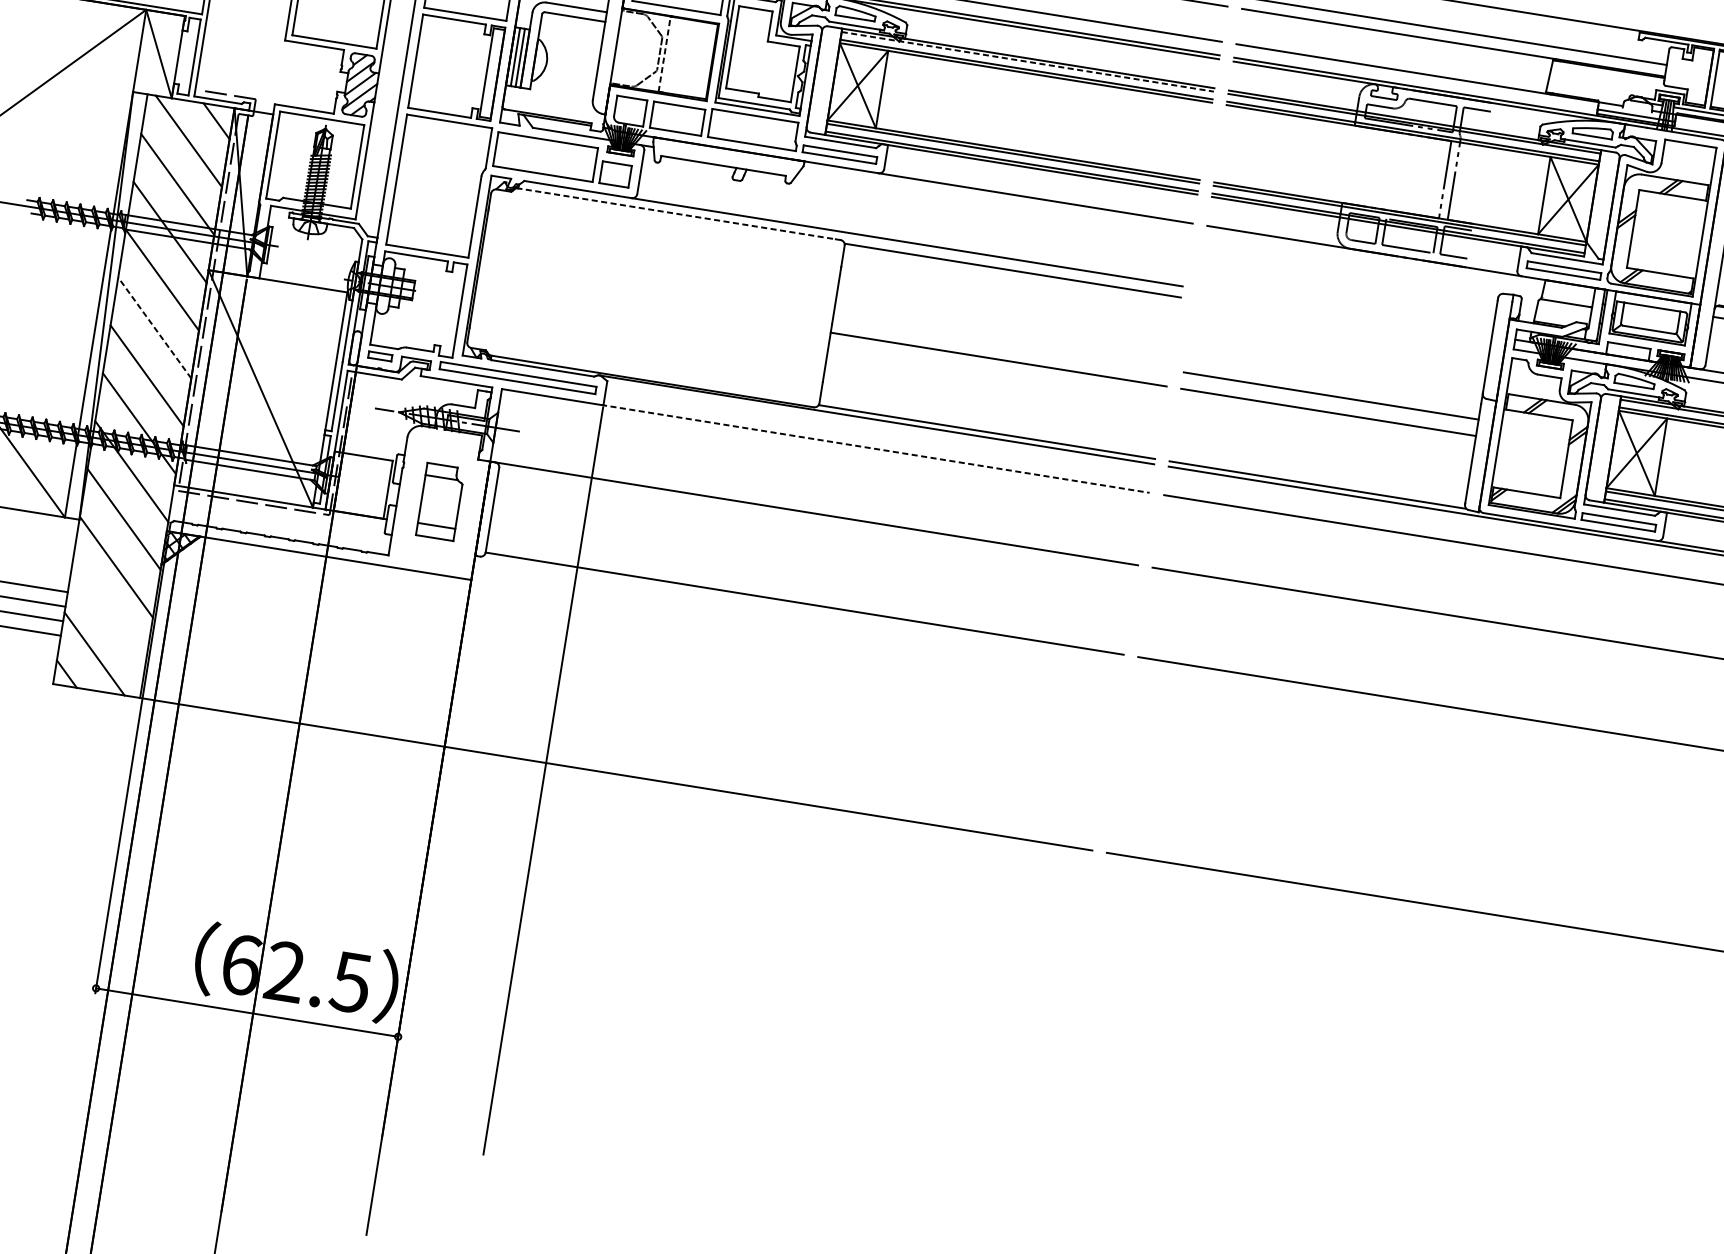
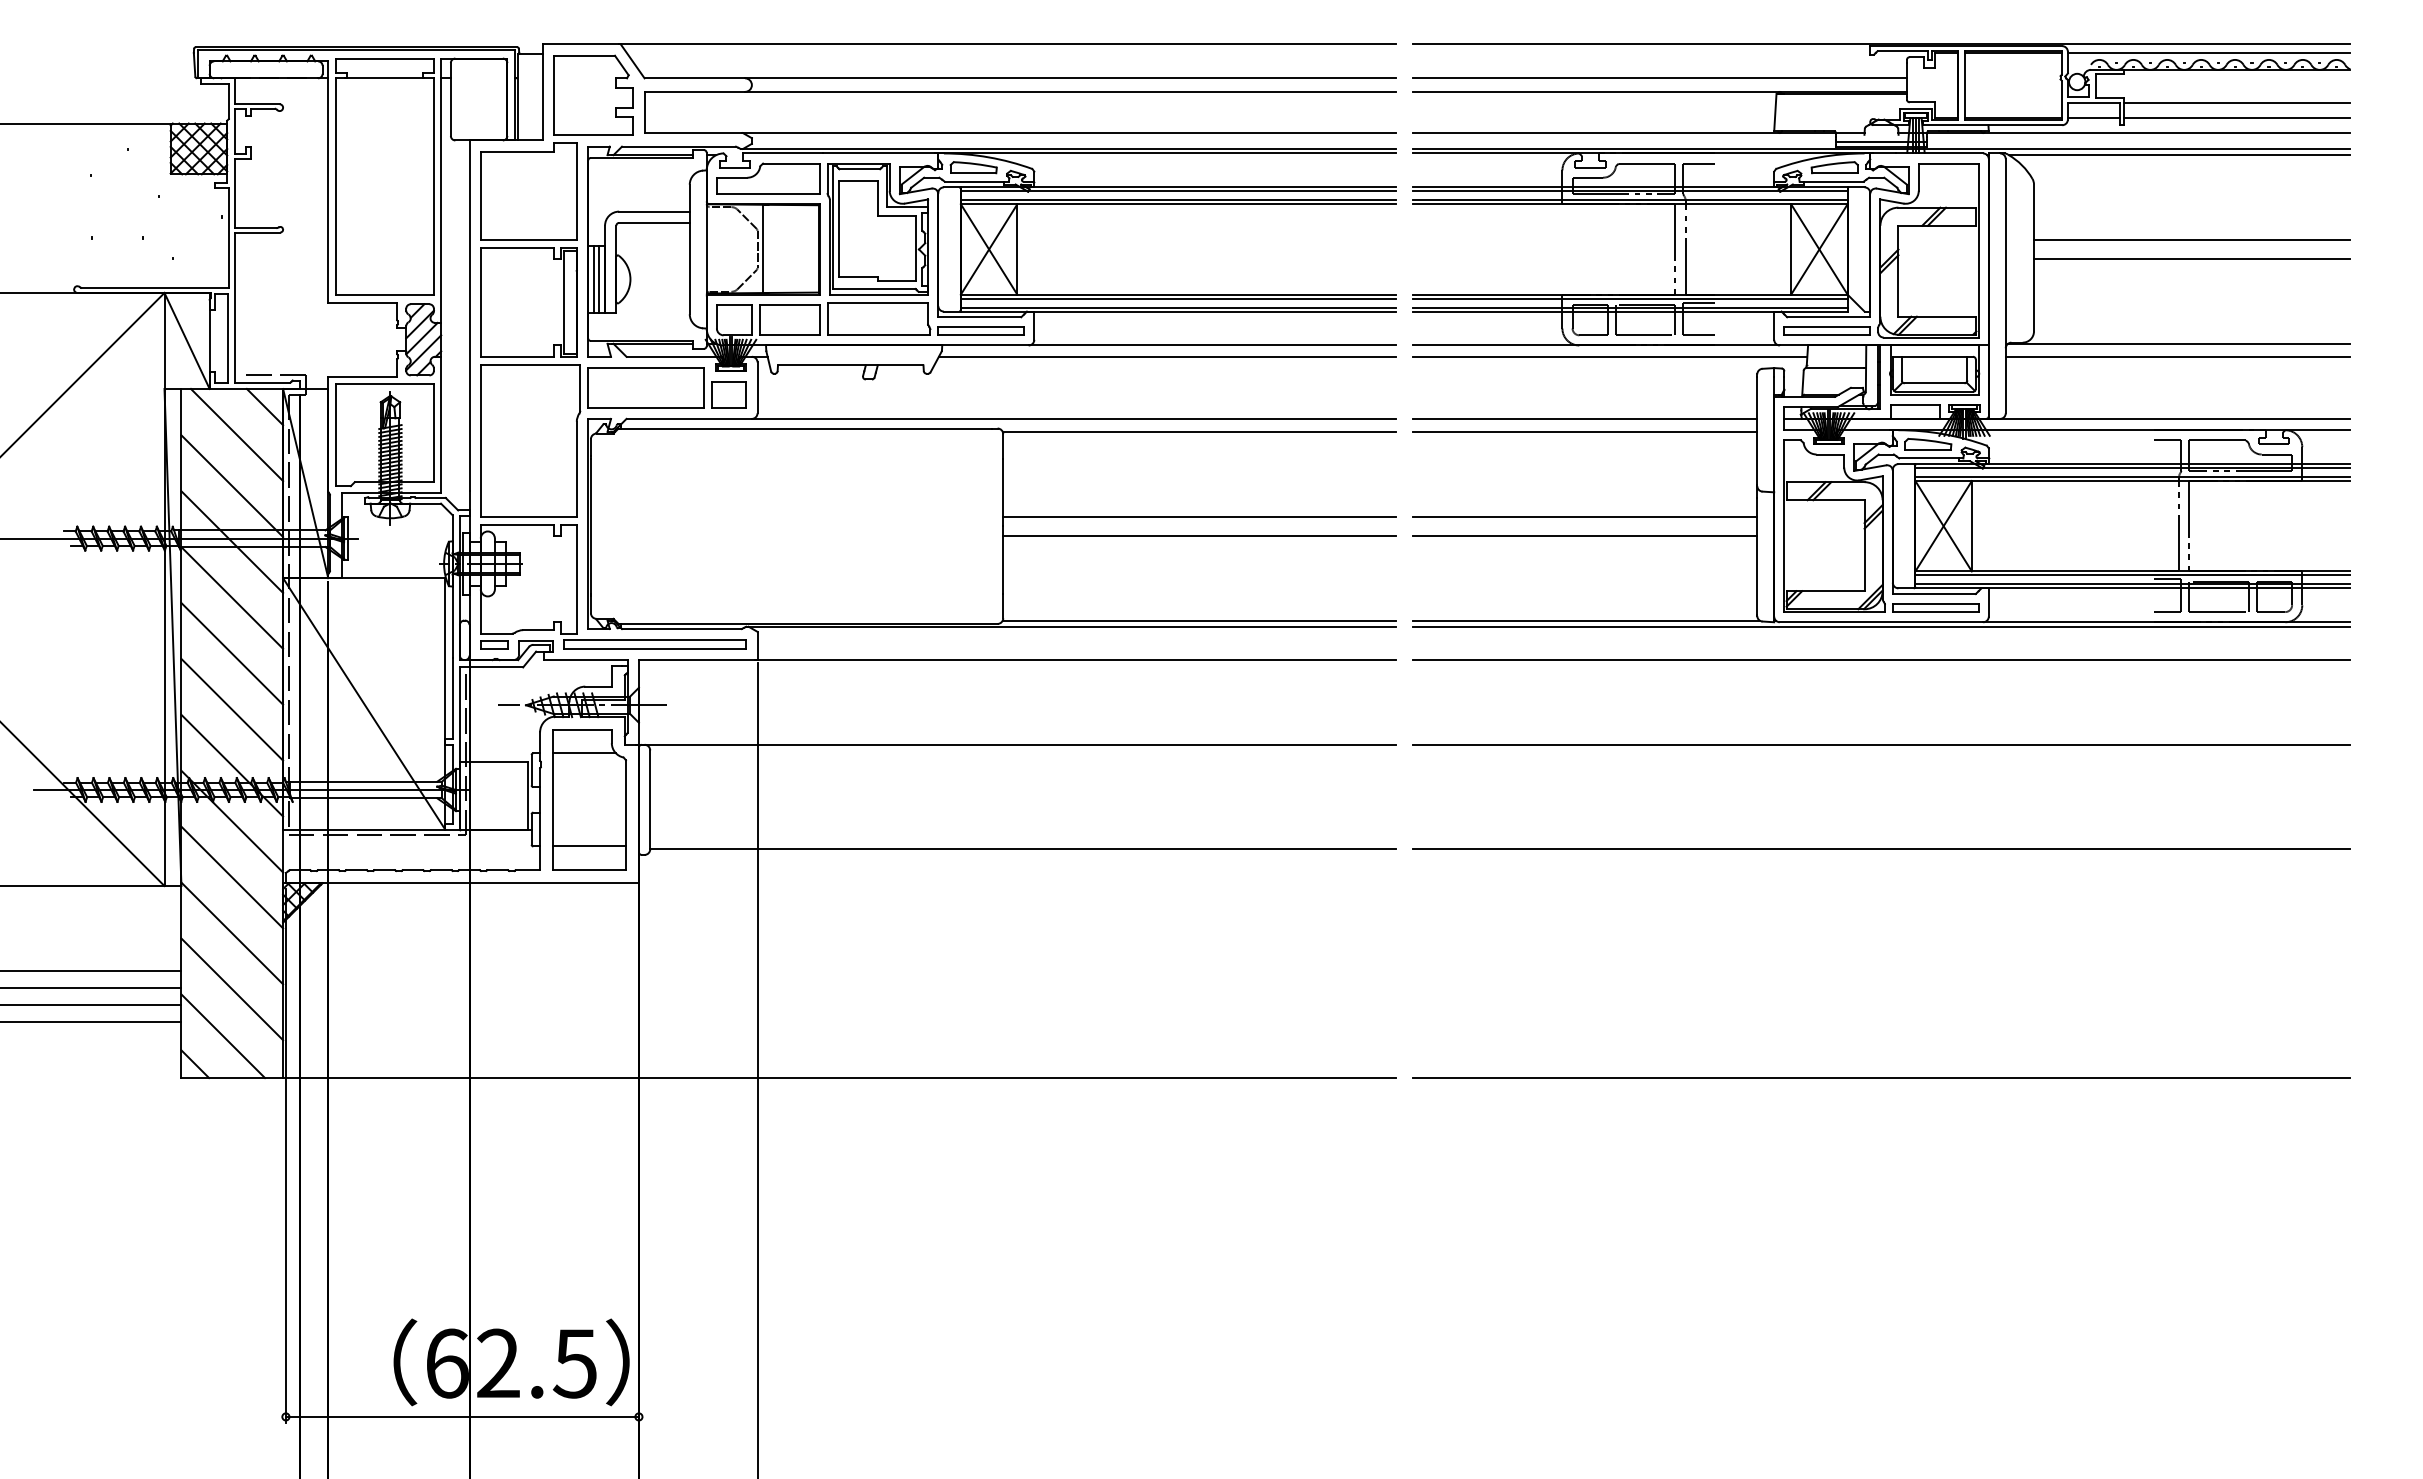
line: (664, 53) -> (763, 248), dashed -> solid
line: (1027, 62) -> (1178, 191), dashed -> solid
line: (995, 201) -> (1166, 356), added
line: (676, 213) -> (805, 428), dashed -> solid
line: (1374, 262) -> (1609, 356), added
line: (1344, 311) -> (1584, 418), added
line: (1342, 323) -> (1584, 431), added
line: (155, 327) -> (232, 653), dashed -> solid
line: (1001, 343) -> (1199, 516), added
line: (875, 449) -> (1075, 660), dashed -> solid
part: (440, 501) -> (589, 799), size x1.67
line: (108, 615) -> (232, 989), added

